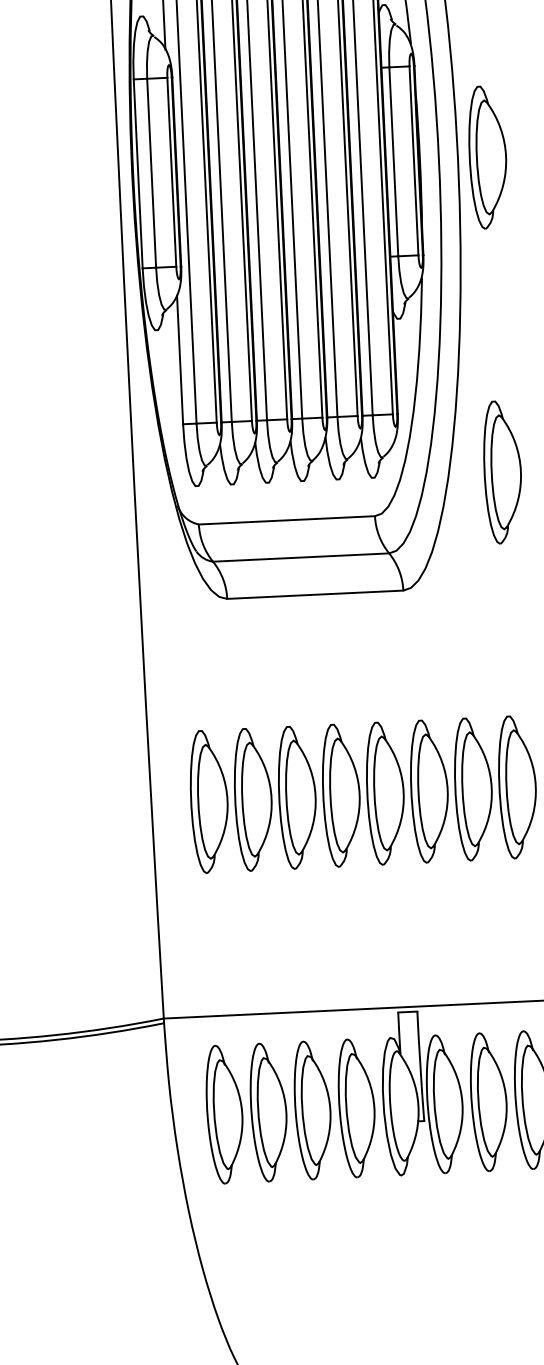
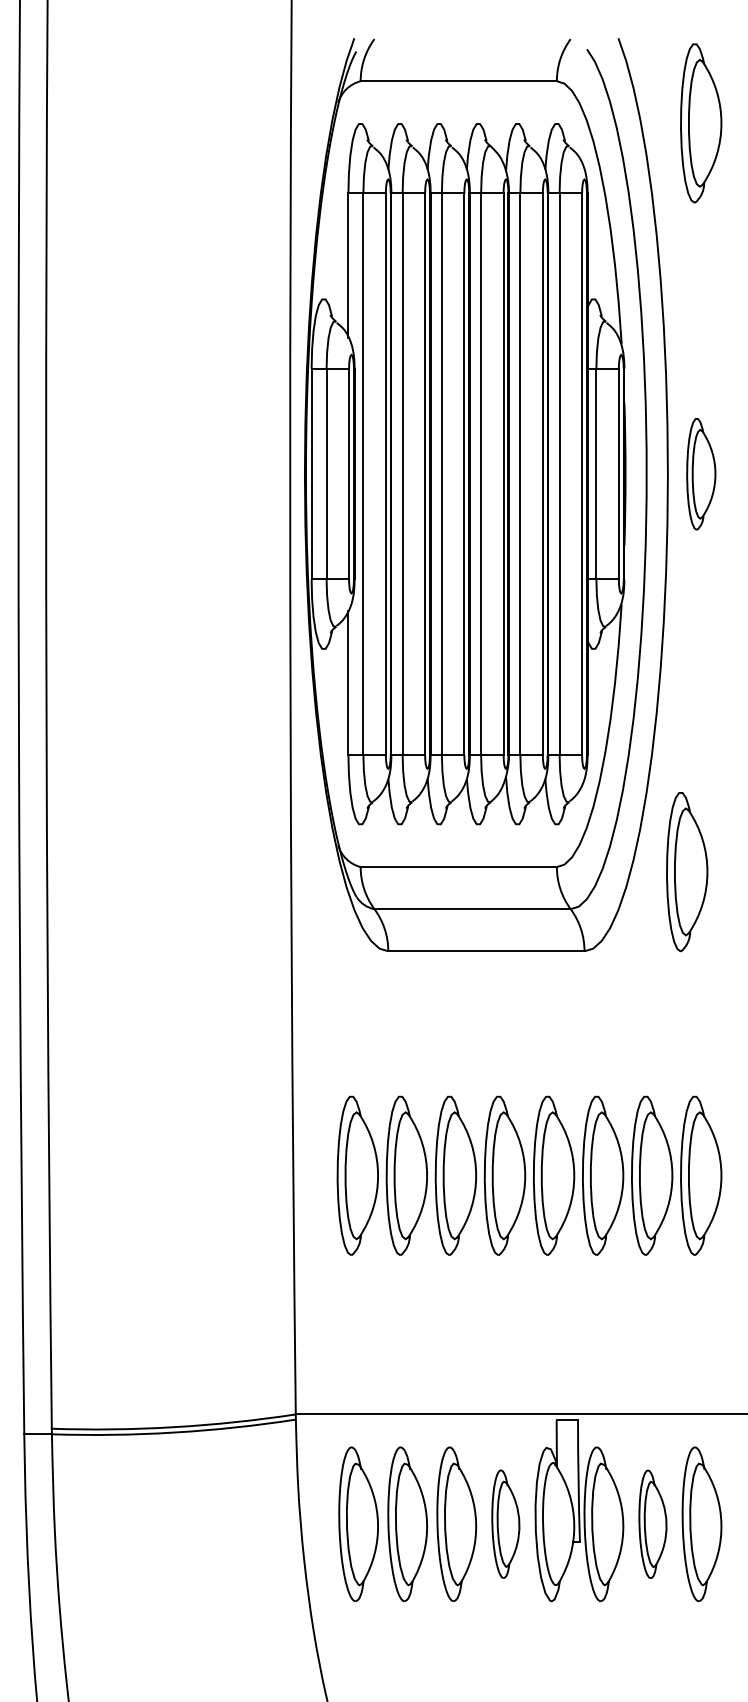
part: (488, 157) -> (701, 474), size x0.7
part: (503, 472) -> (687, 872), moved
part: (488, 1102) -> (652, 1524), size x0.7
part: (356, 1107) -> (505, 1523), size x0.7

